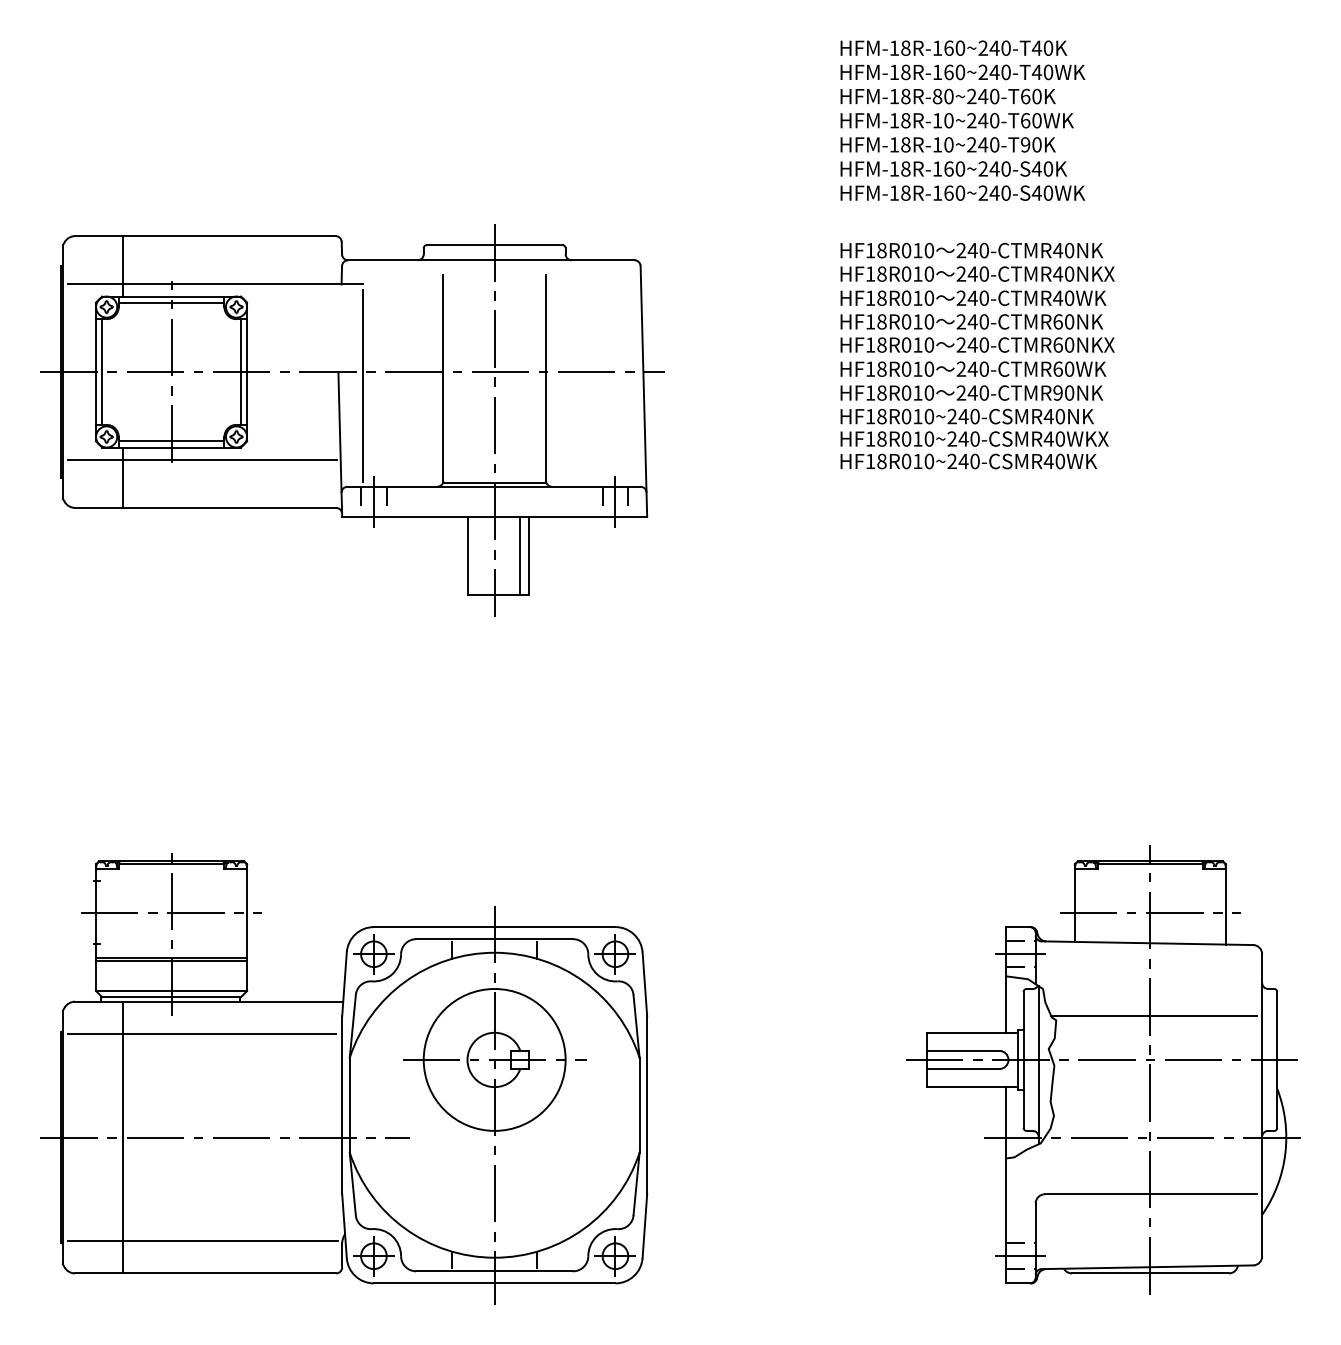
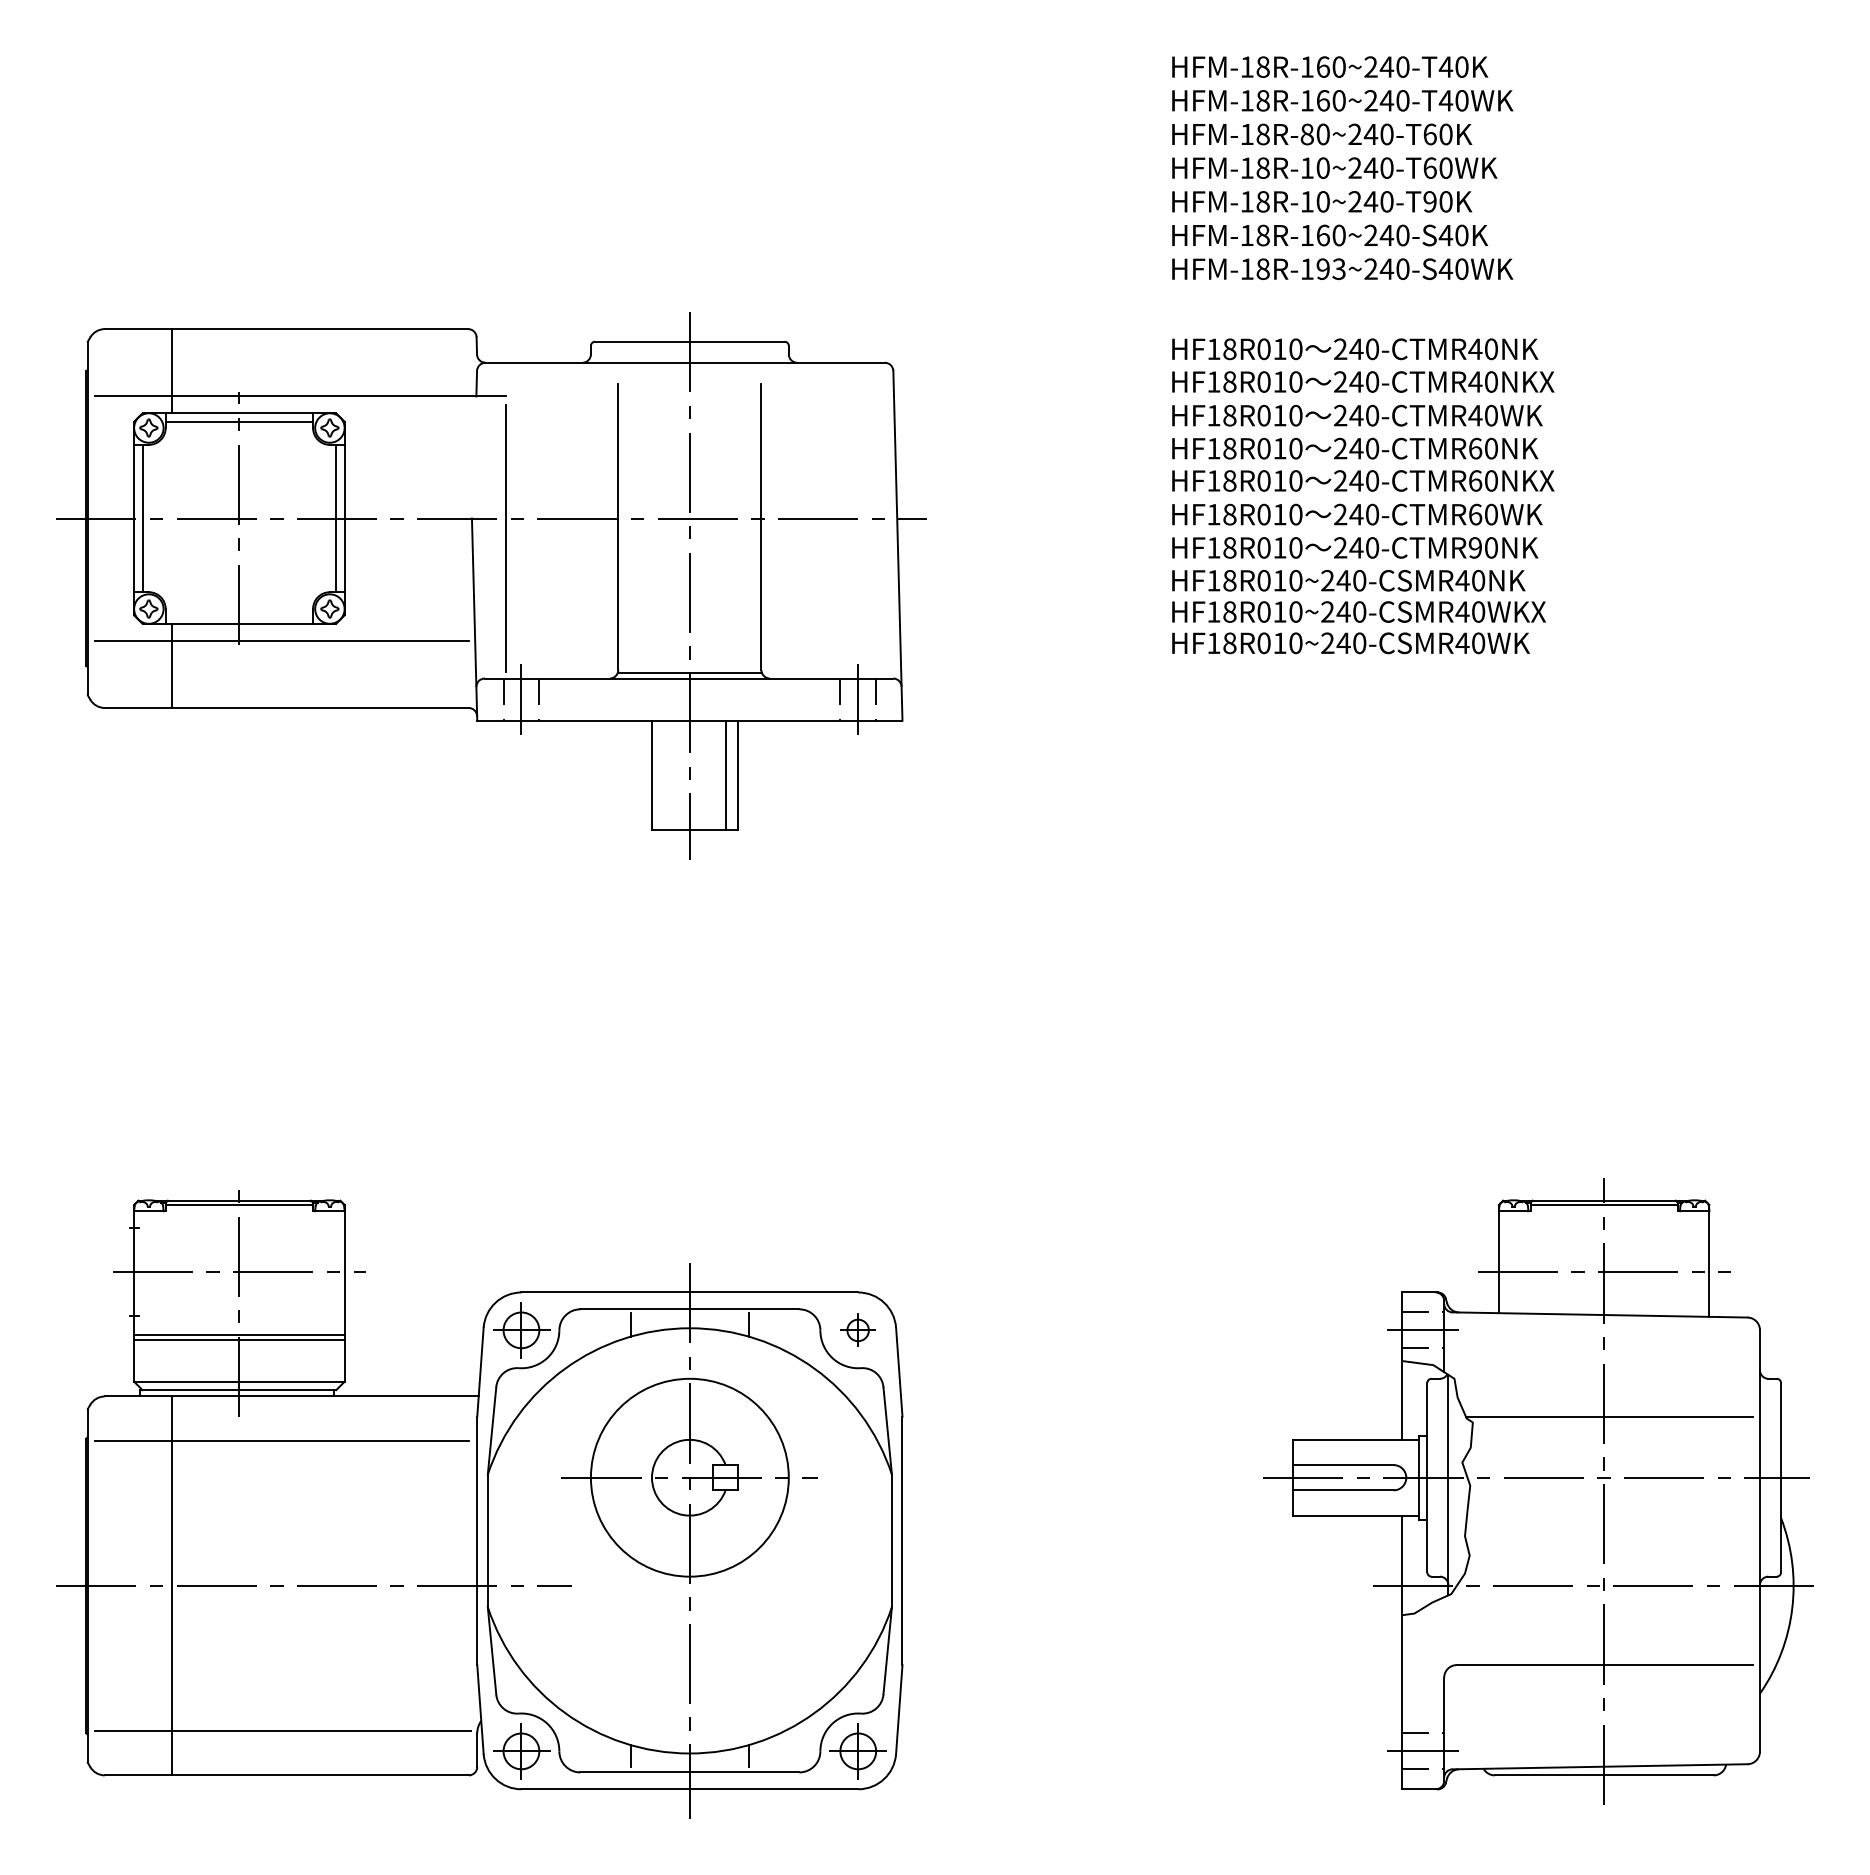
text: (954, 192) -> (1330, 268), HFM-18R-160~240-S40WK -> HFM-18R-193~240-S40WK
line: (171, 441) -> (239, 615), removed
part: (614, 954) -> (857, 1330), size x0.6

